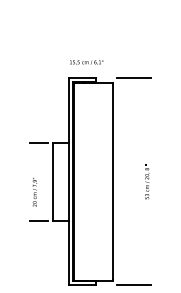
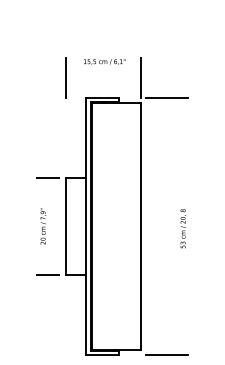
line: (52, 62) -> (65, 77), added
text: (86, 62) -> (104, 61), moved
line: (112, 62) -> (140, 77), added
text: (35, 192) -> (43, 226), moved

